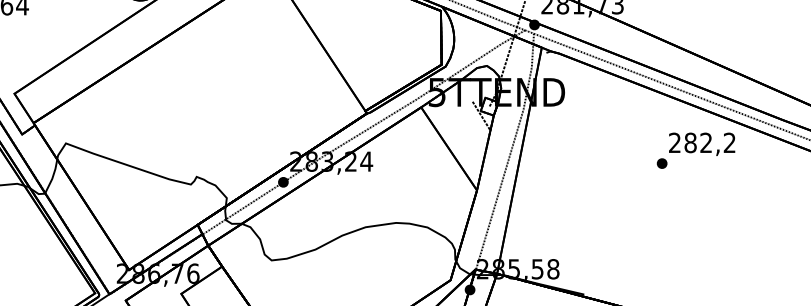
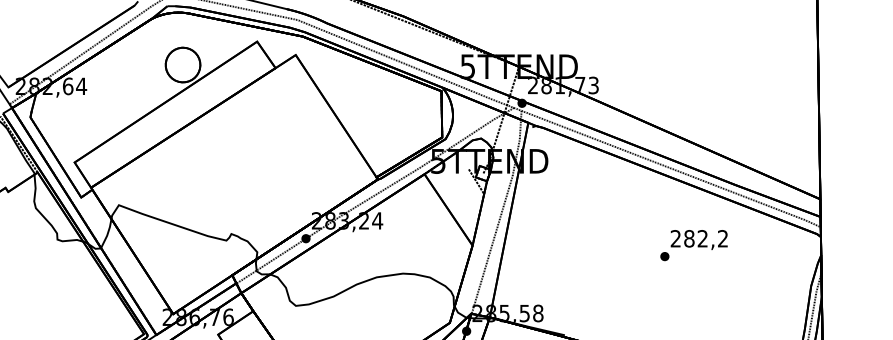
text: (695, 150) -> (693, 245), moved

